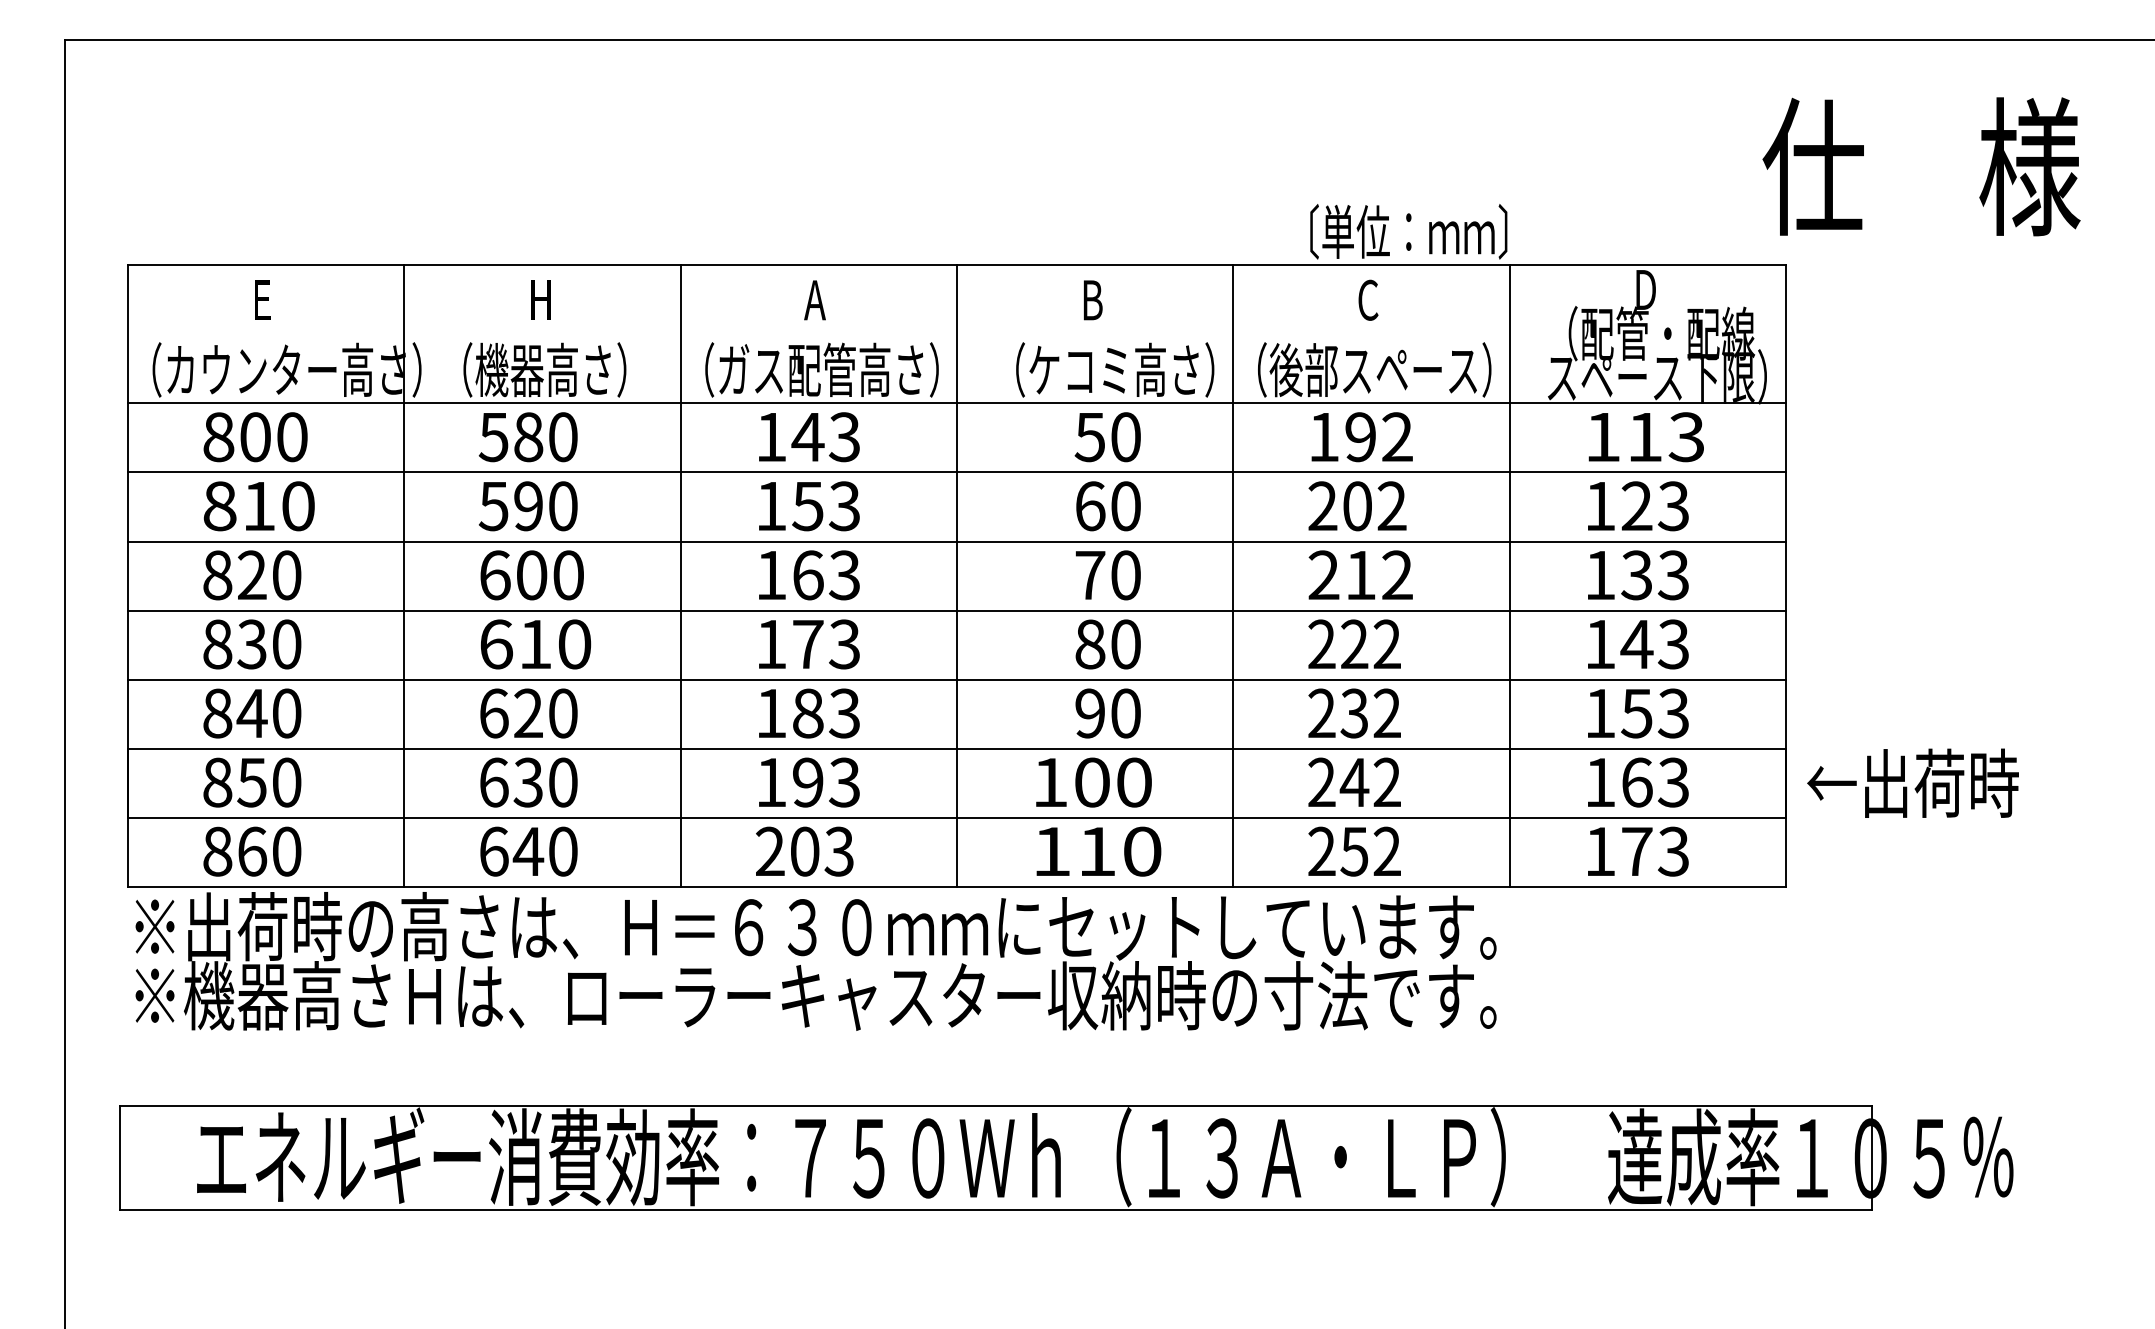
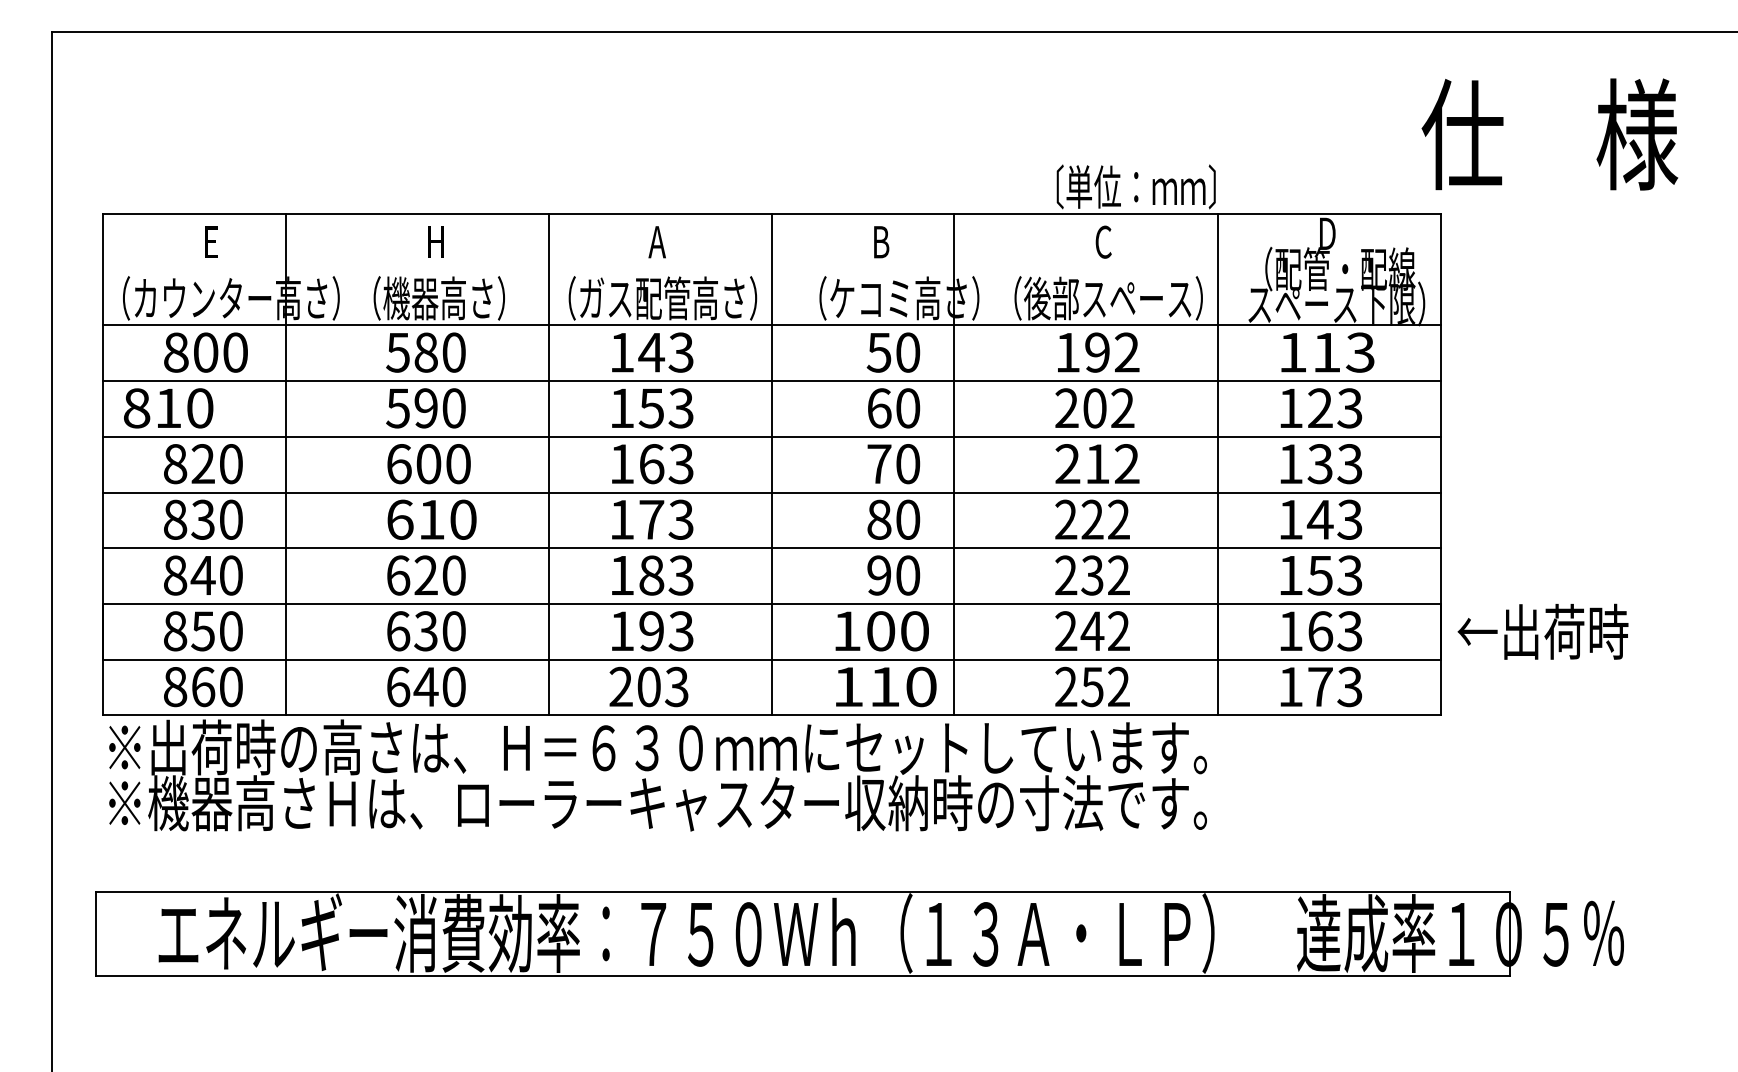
text: (258, 506) -> (167, 408), moved
line: (404, 575) -> (285, 464), moved
line: (1233, 575) -> (954, 464), moved

